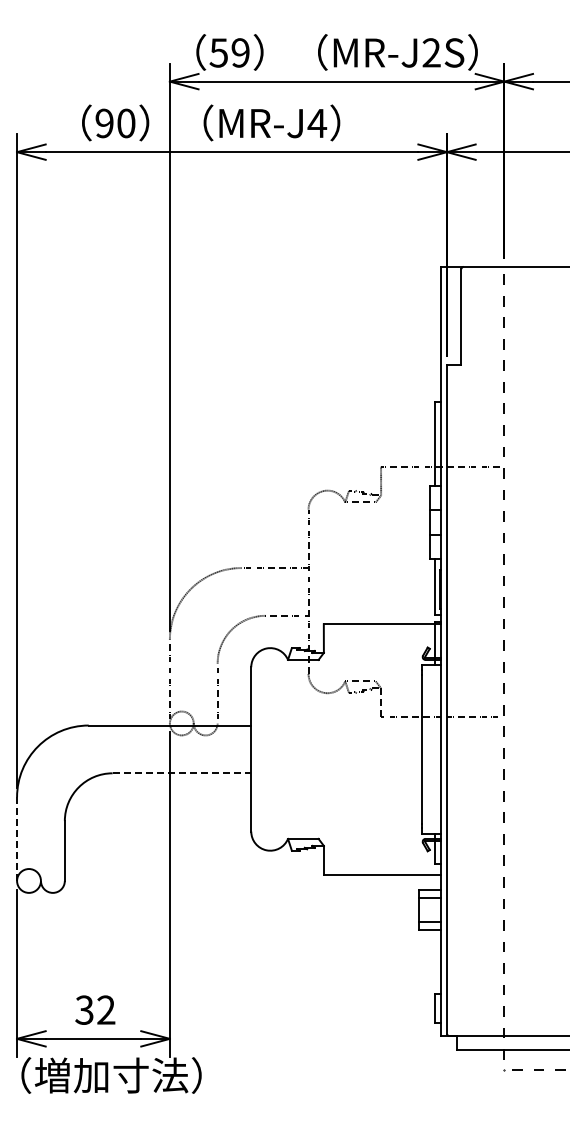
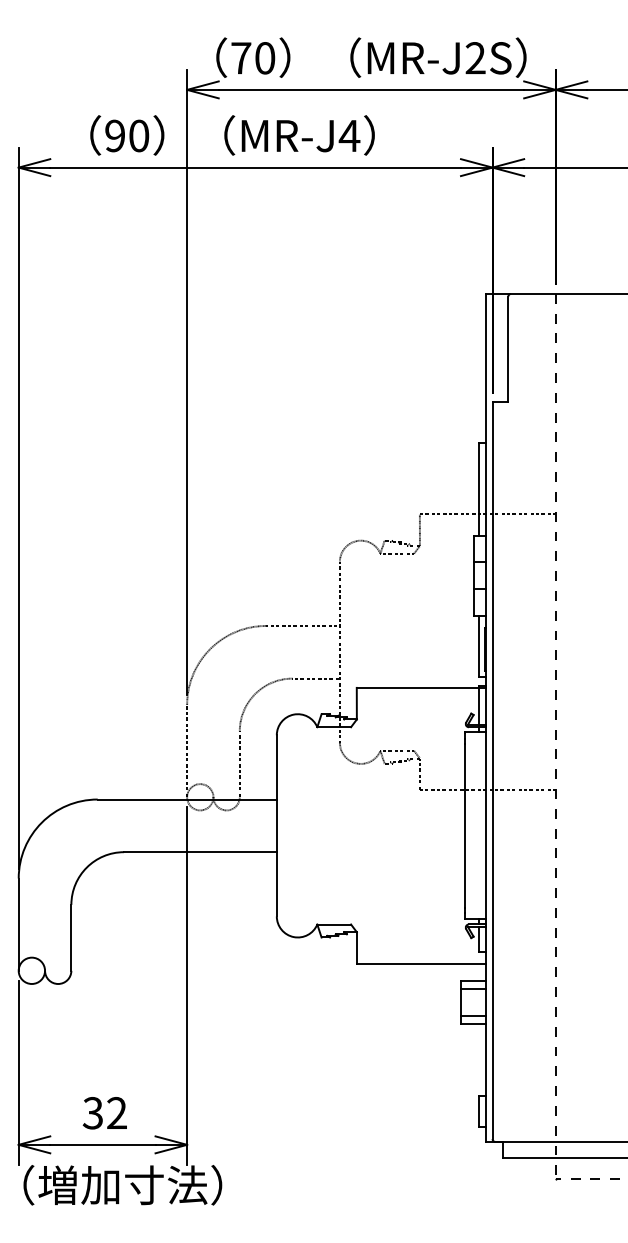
text: (229, 52) -> (252, 57), 59 -> 70
line: (182, 773) -> (201, 852), dashed -> solid
line: (17, 839) -> (19, 925), dashed -> solid

